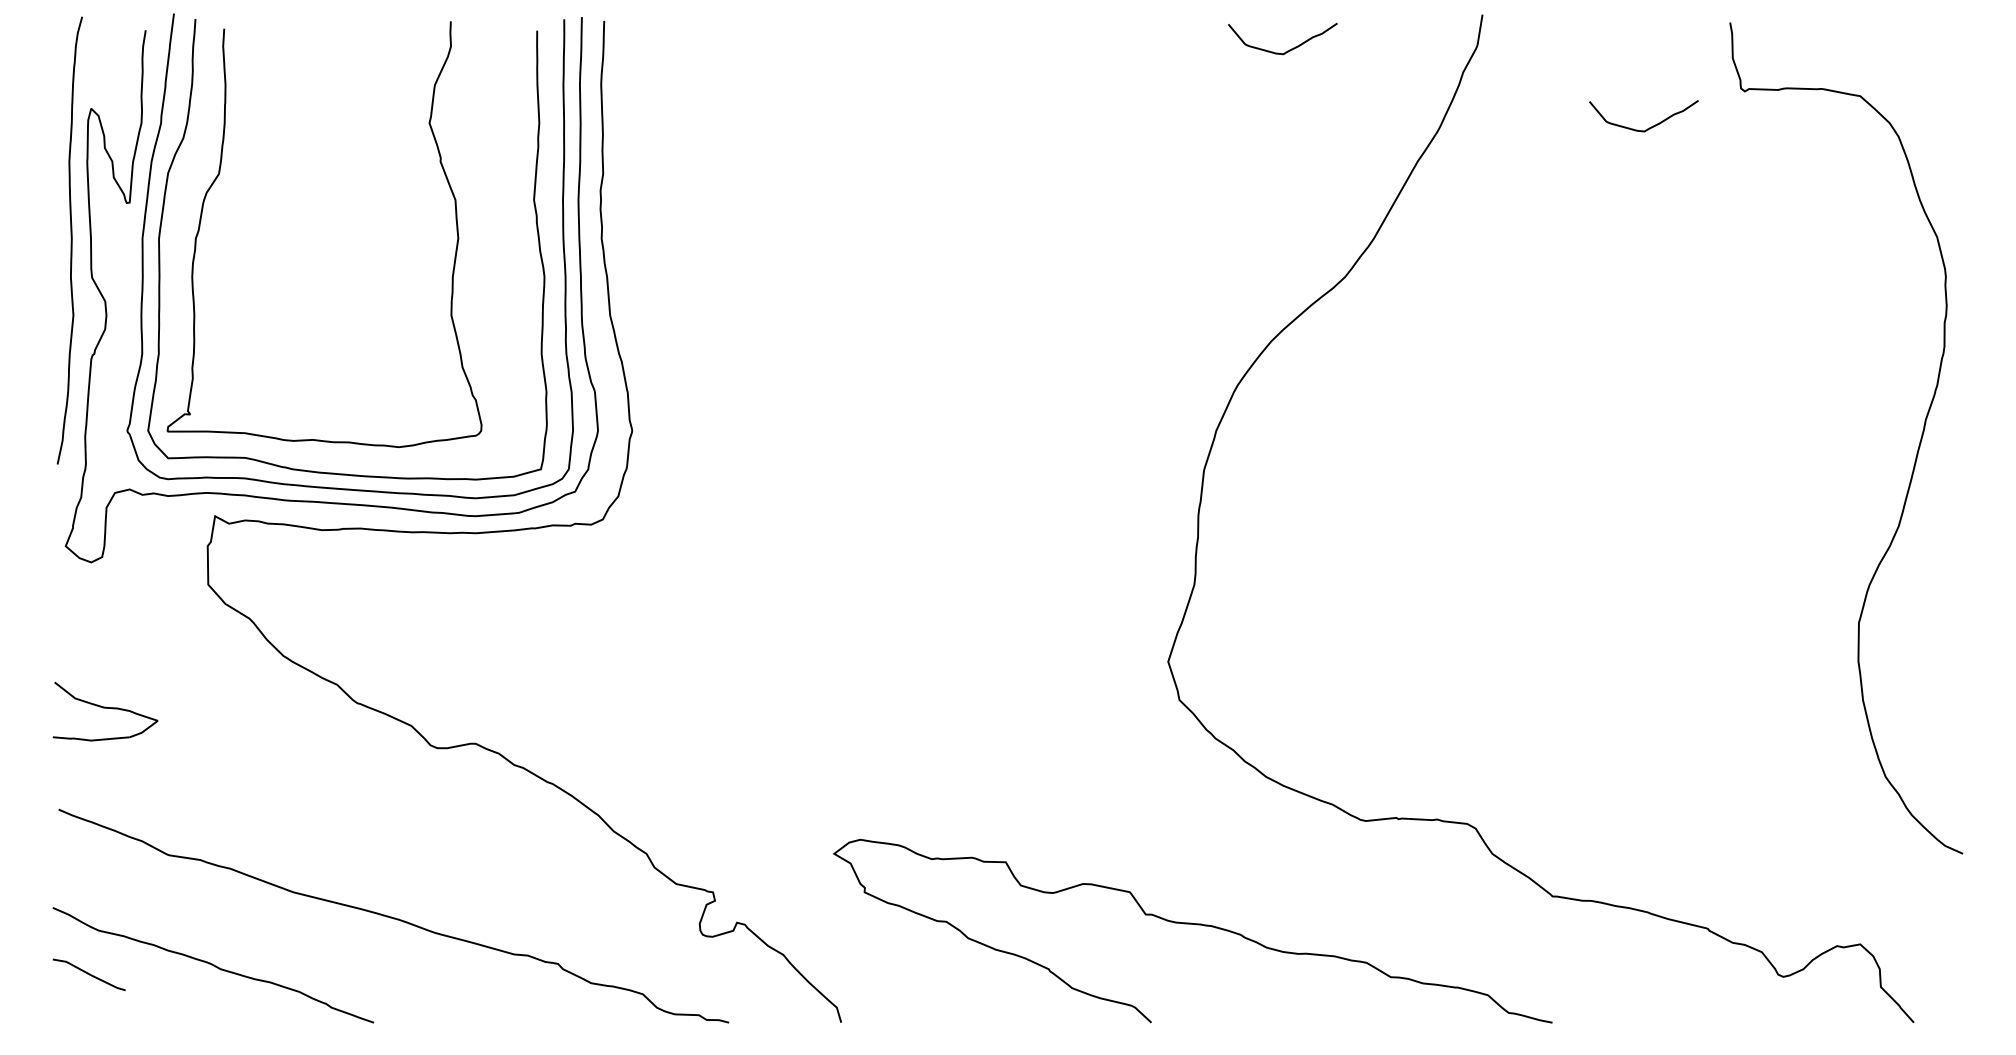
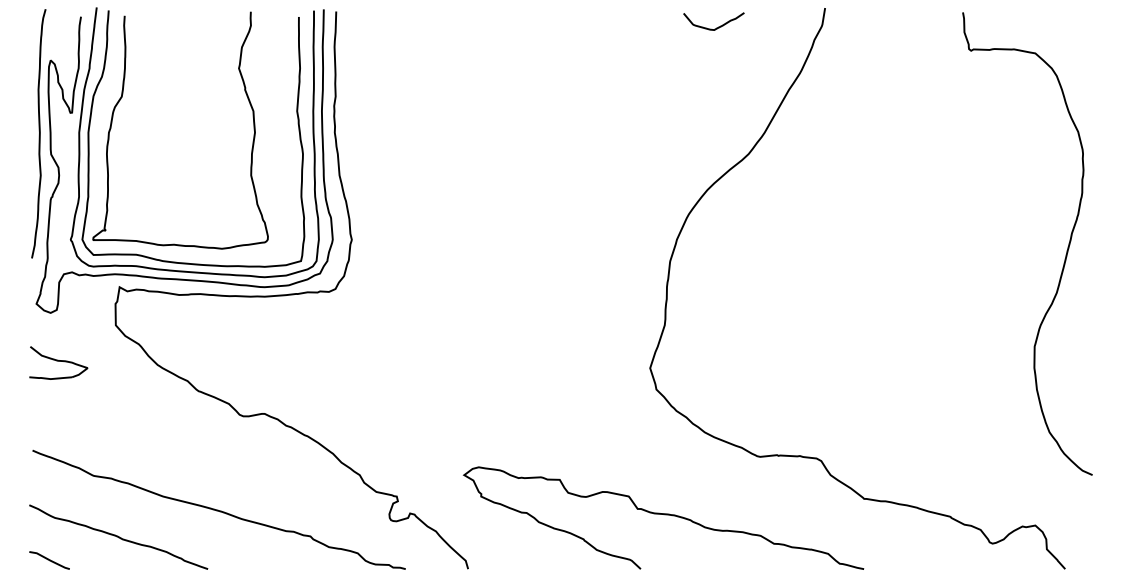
curve: (1648, 126) -> (917, 70), removed
part: (105, 710) -> (58, 362), moved
line: (89, 974) -> (49, 560), moved

